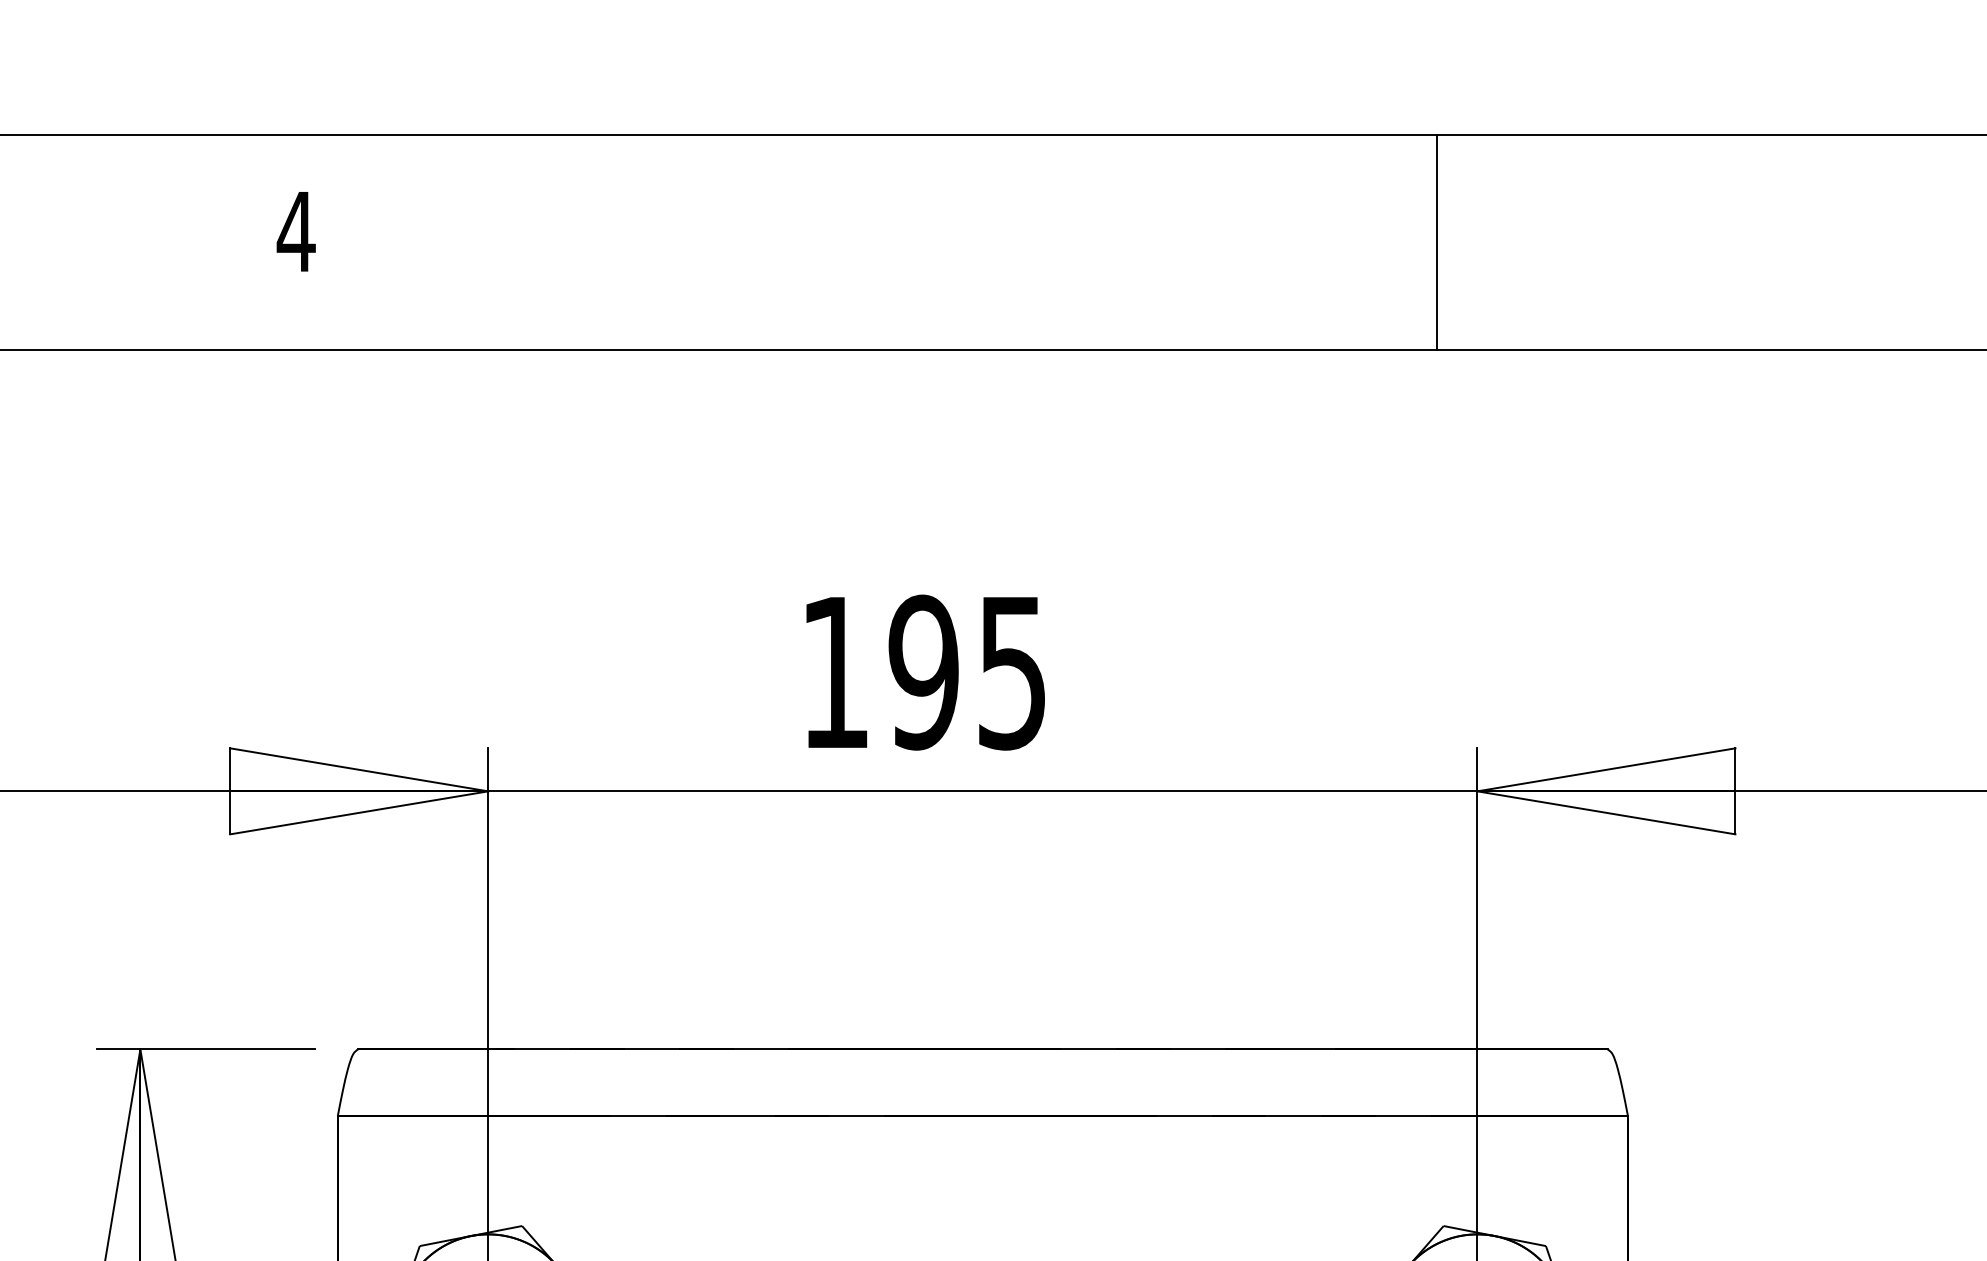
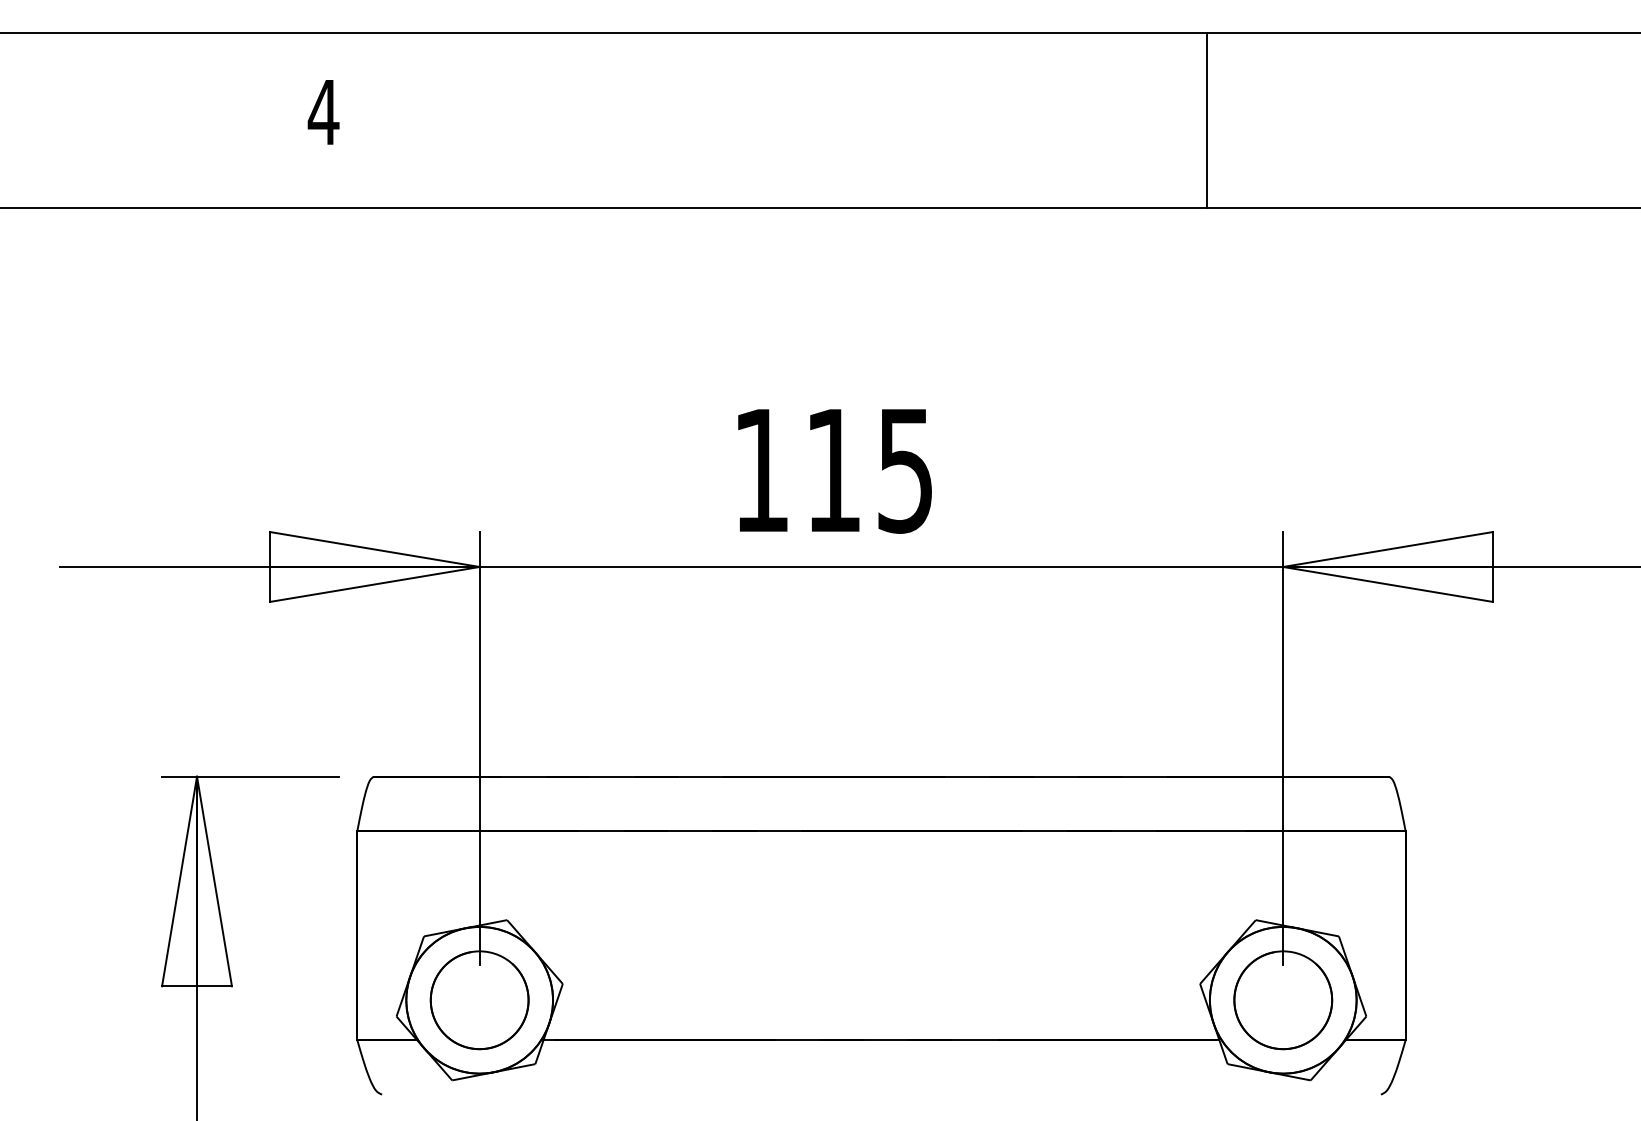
line: (1437, 241) -> (1207, 120), moved
text: (923, 672) -> (833, 470), 195 -> 115

